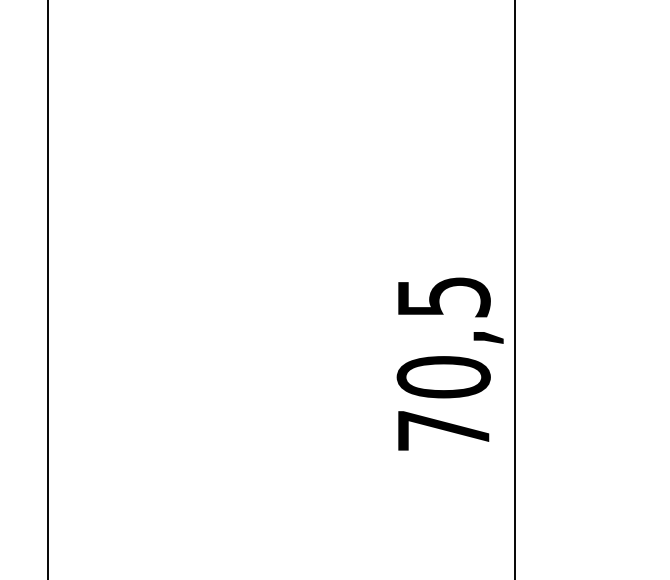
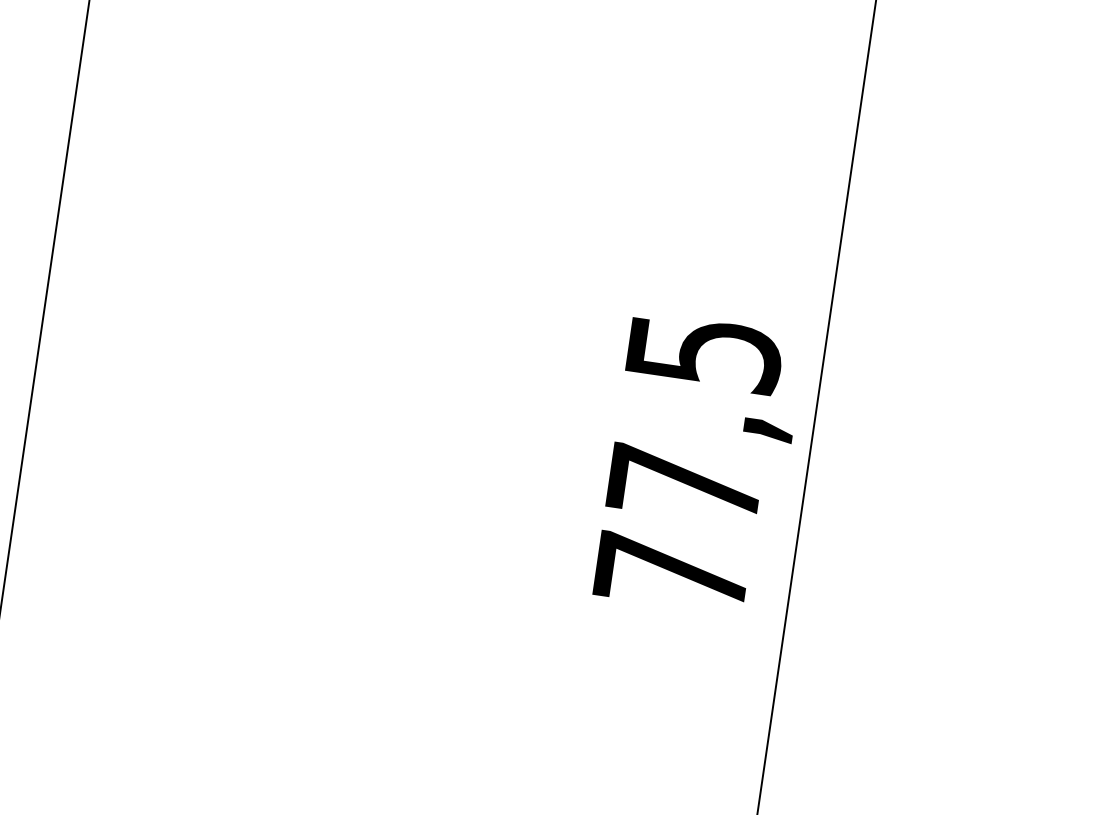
text: (443, 377) -> (684, 485), 70,5 -> 77,5

